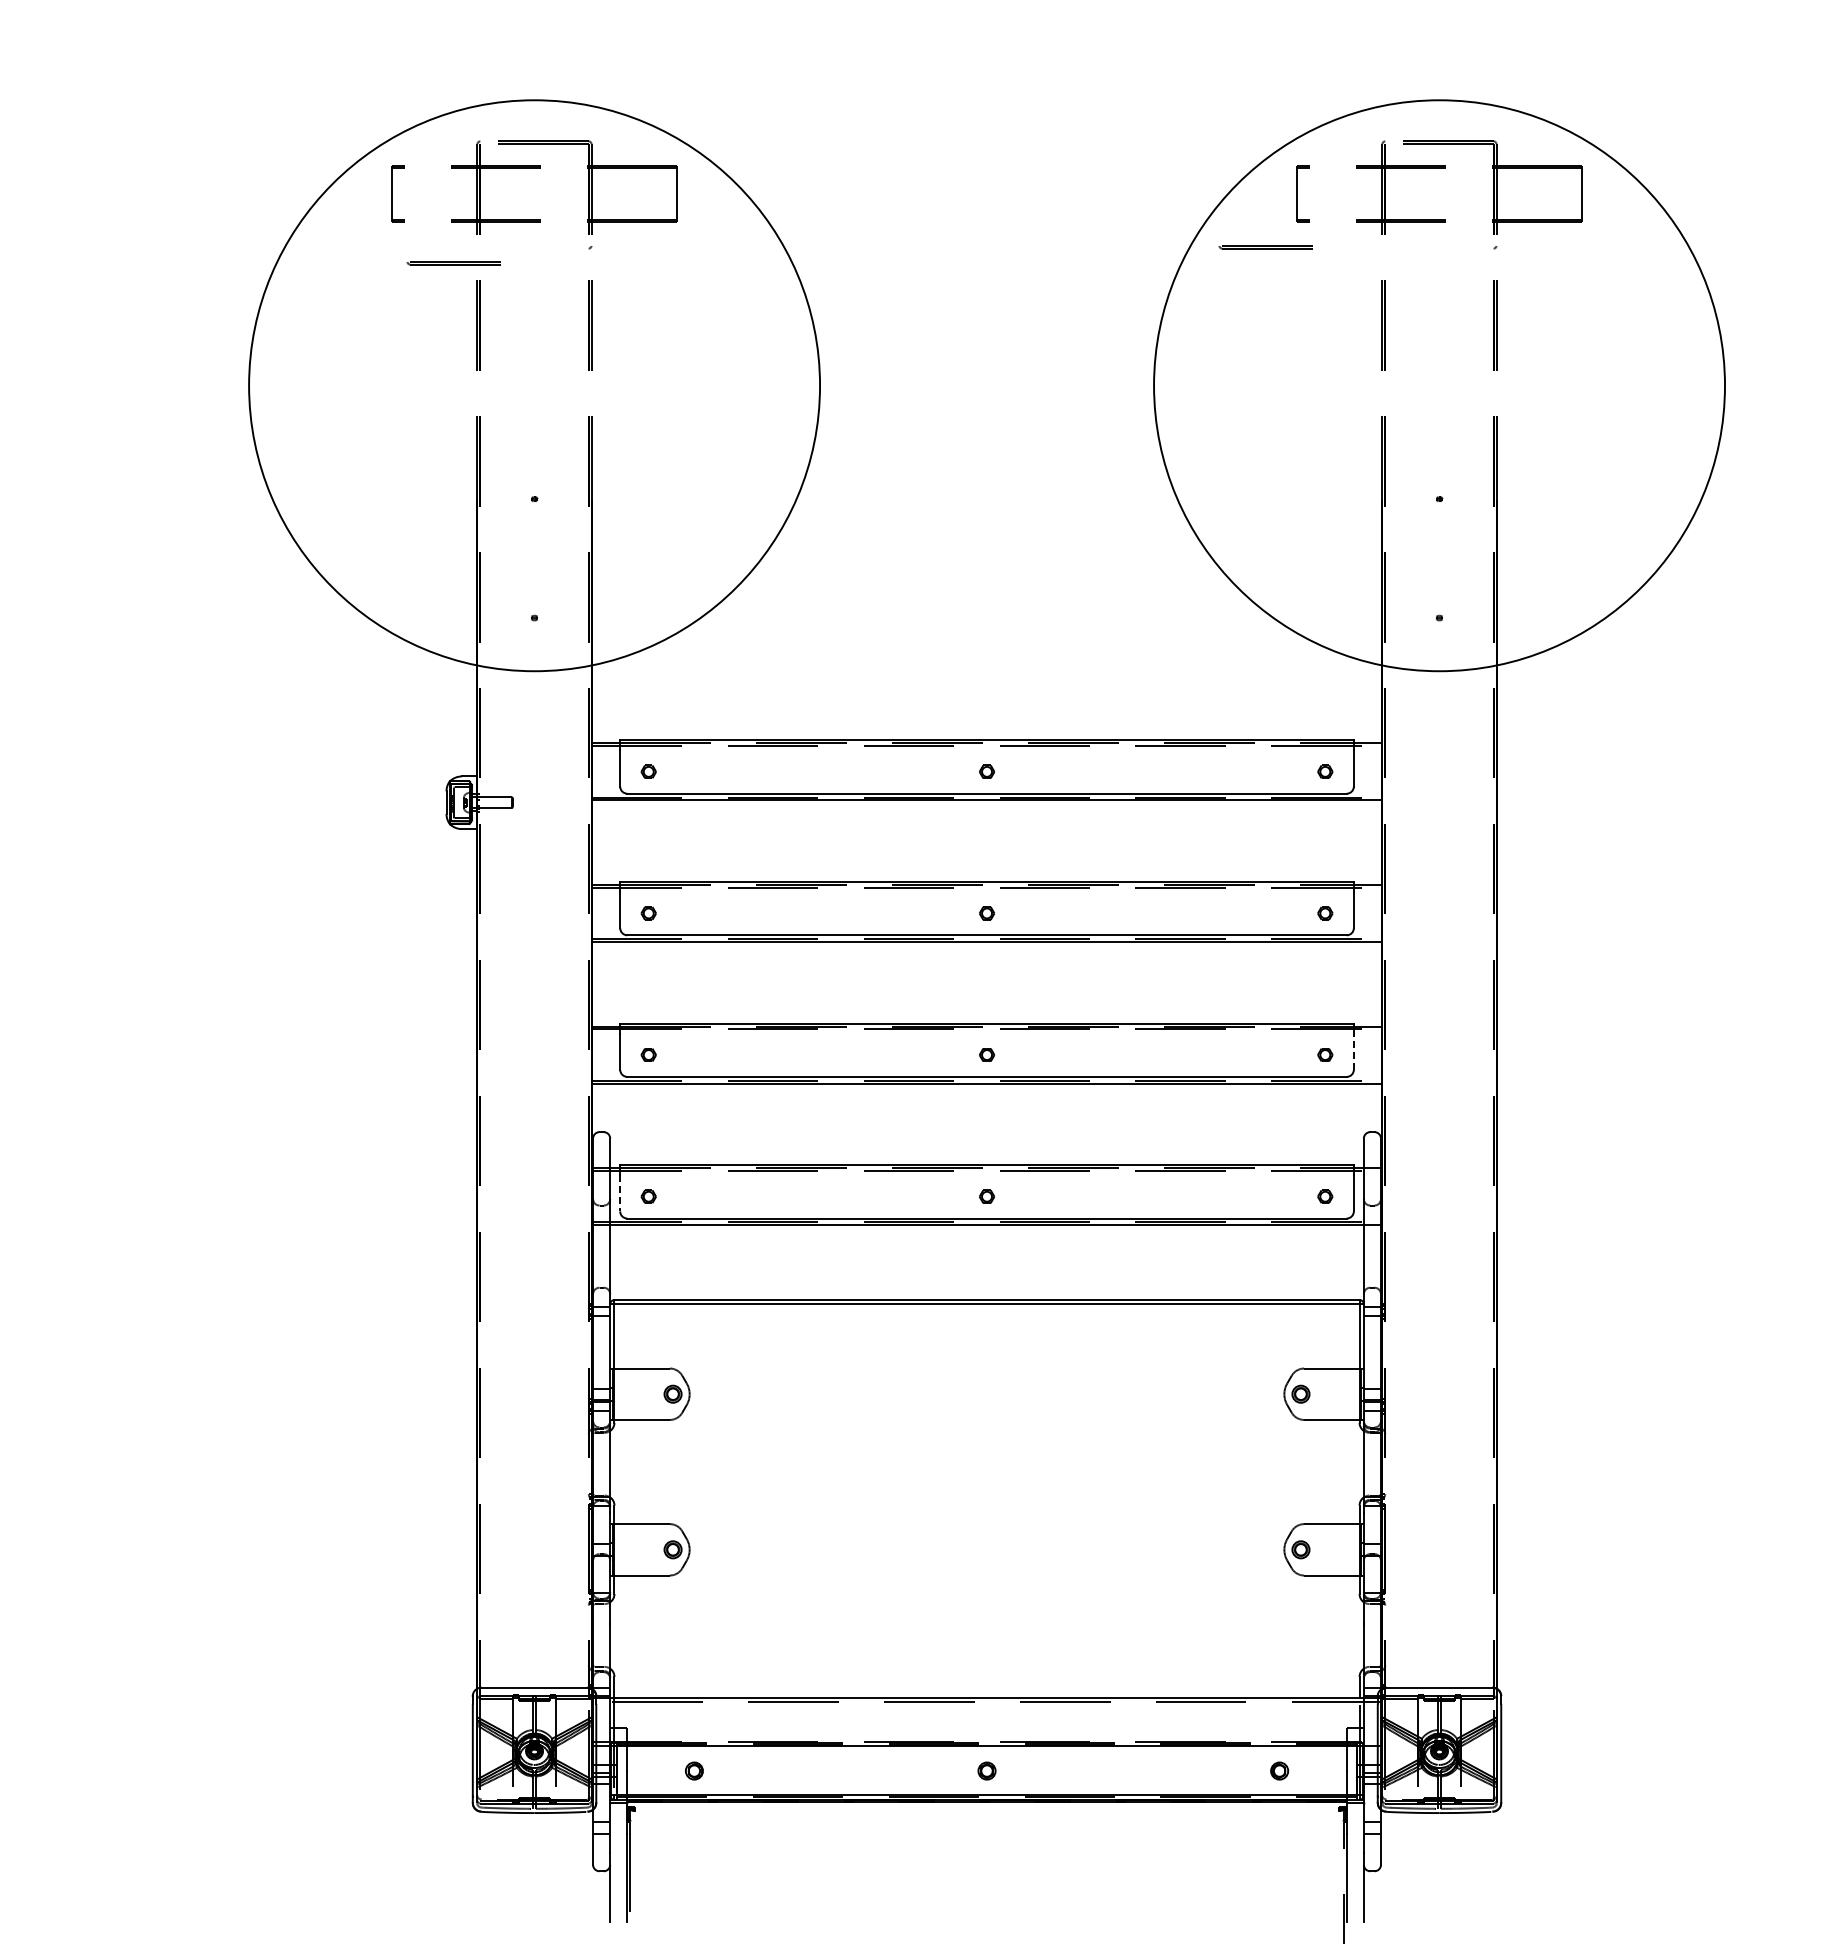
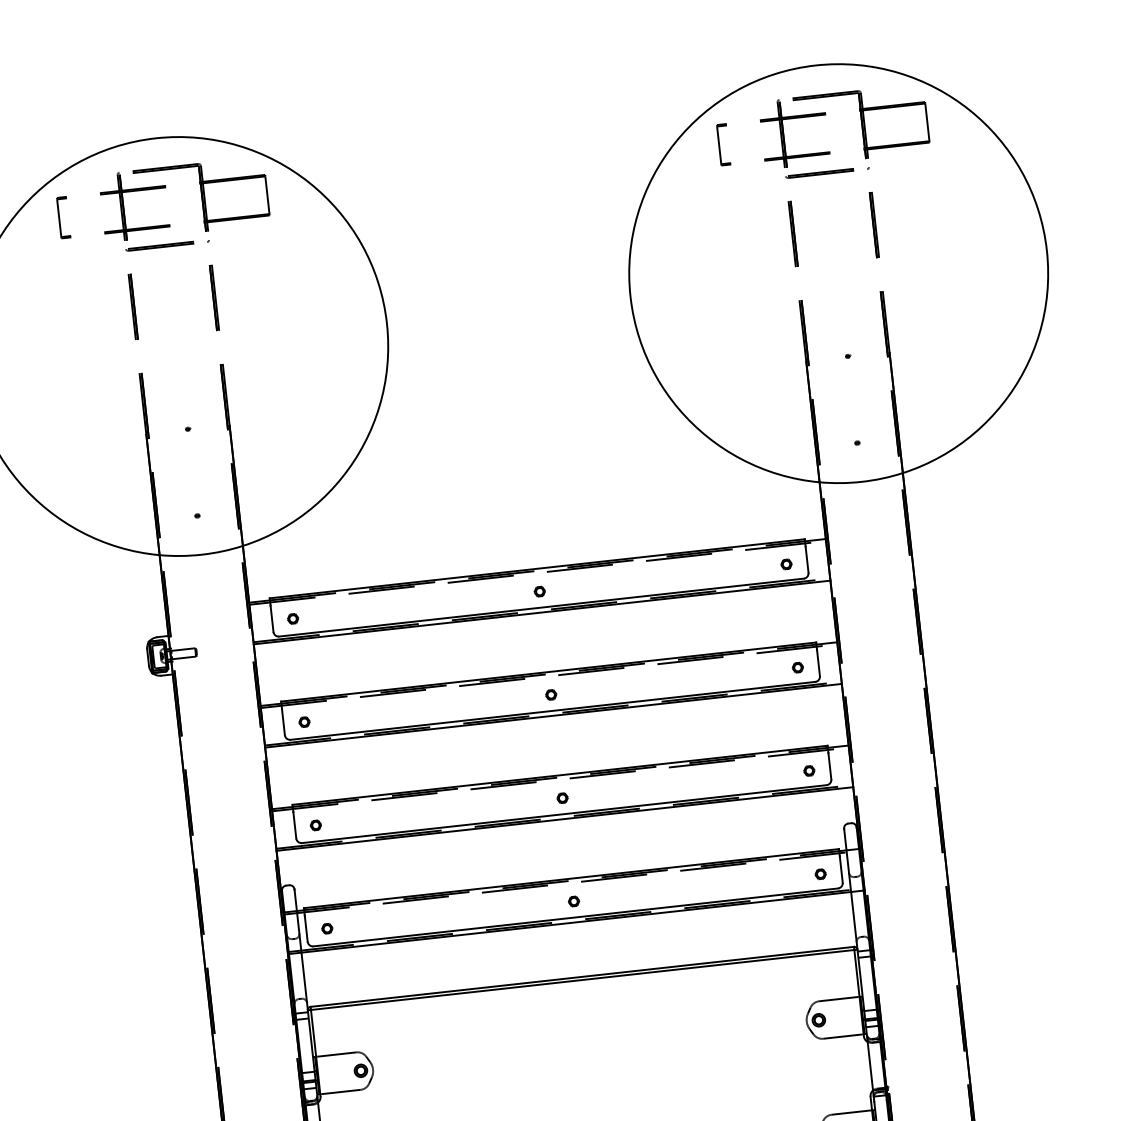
line: (1265, 246) -> (819, 173), moved
line: (453, 262) -> (159, 245), moved
line: (1353, 1051) -> (829, 766), dashed -> solid
line: (620, 1193) -> (306, 928), dashed -> solid

